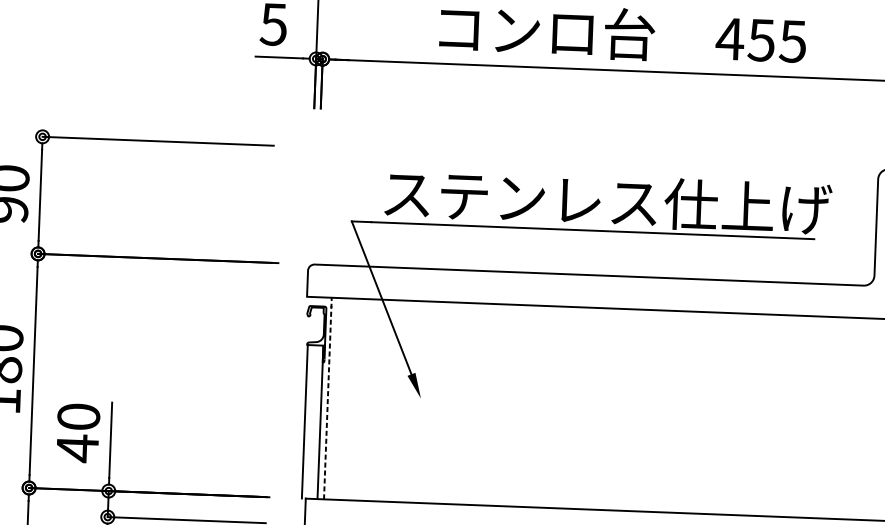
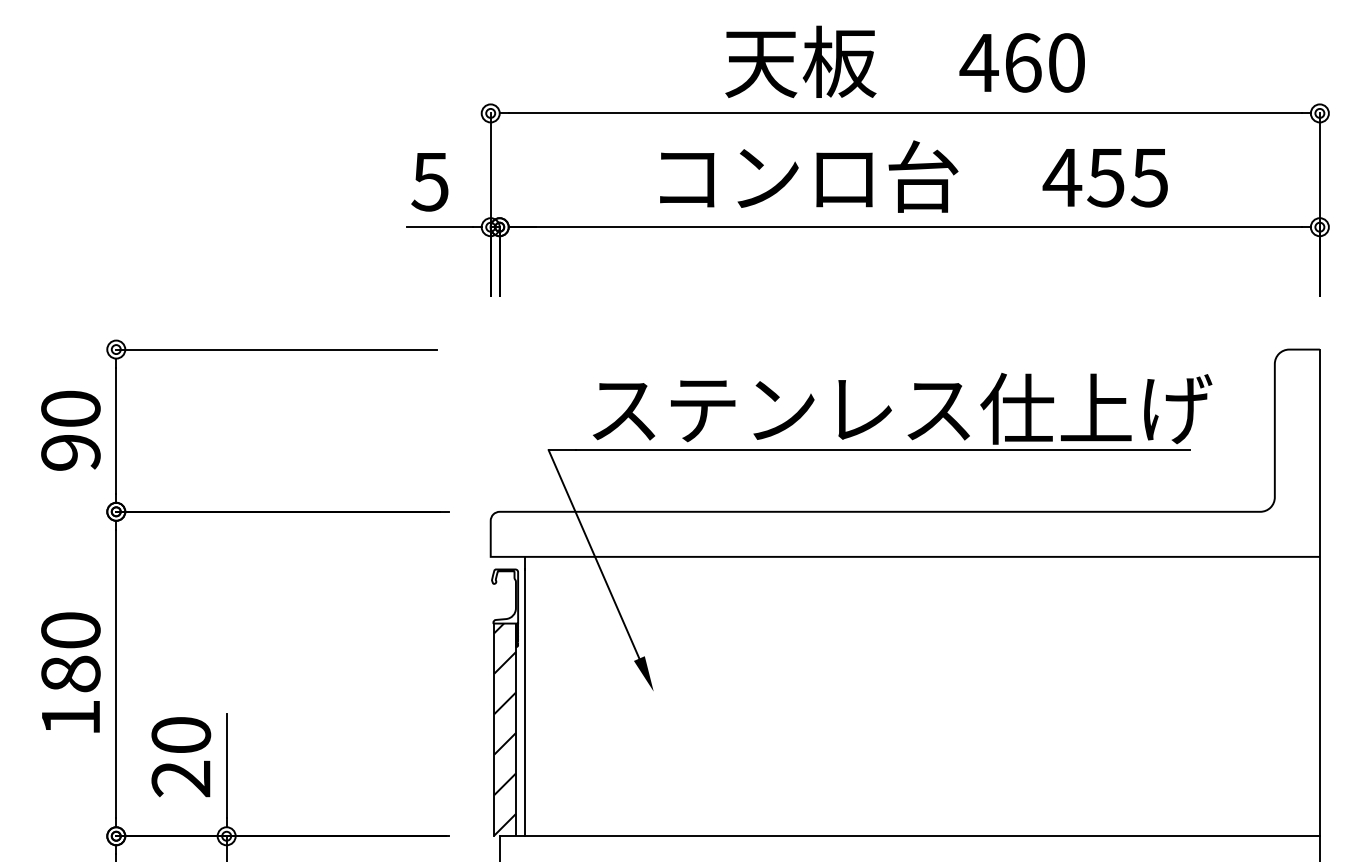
line: (327, 398) -> (524, 696), dashed -> solid
hatch: (312, 421) -> (504, 729), added
text: (77, 448) -> (180, 778), 40 -> 20

